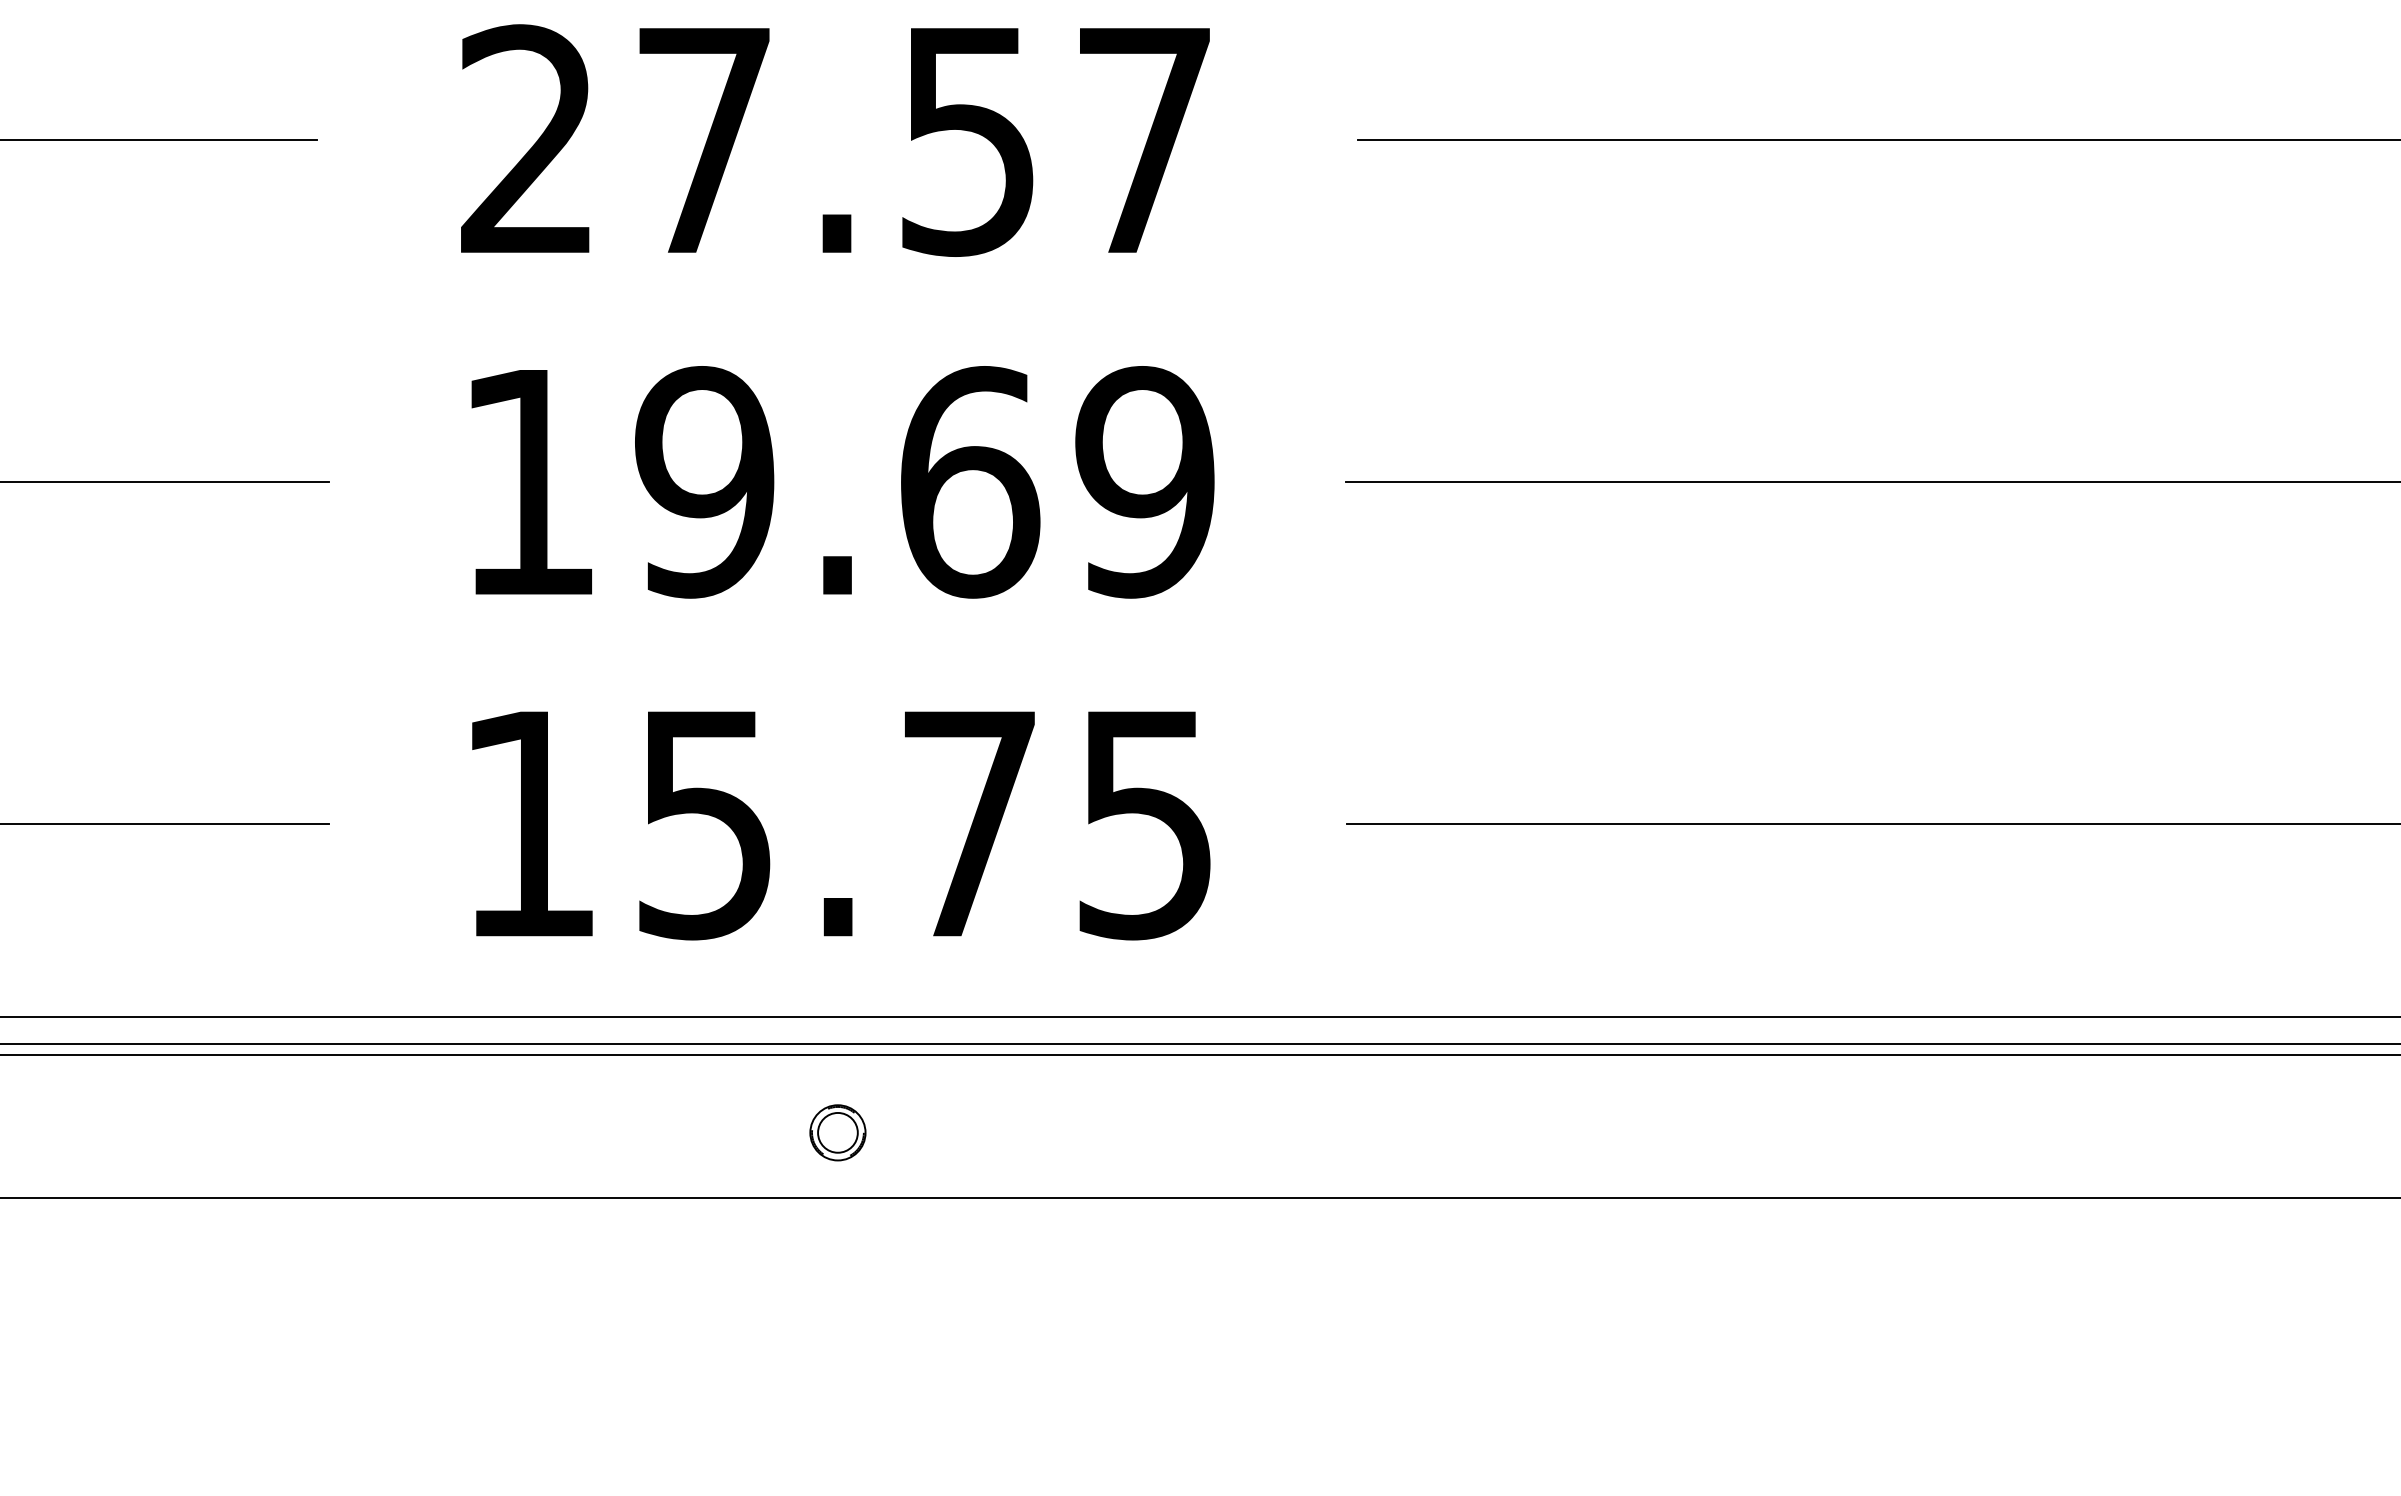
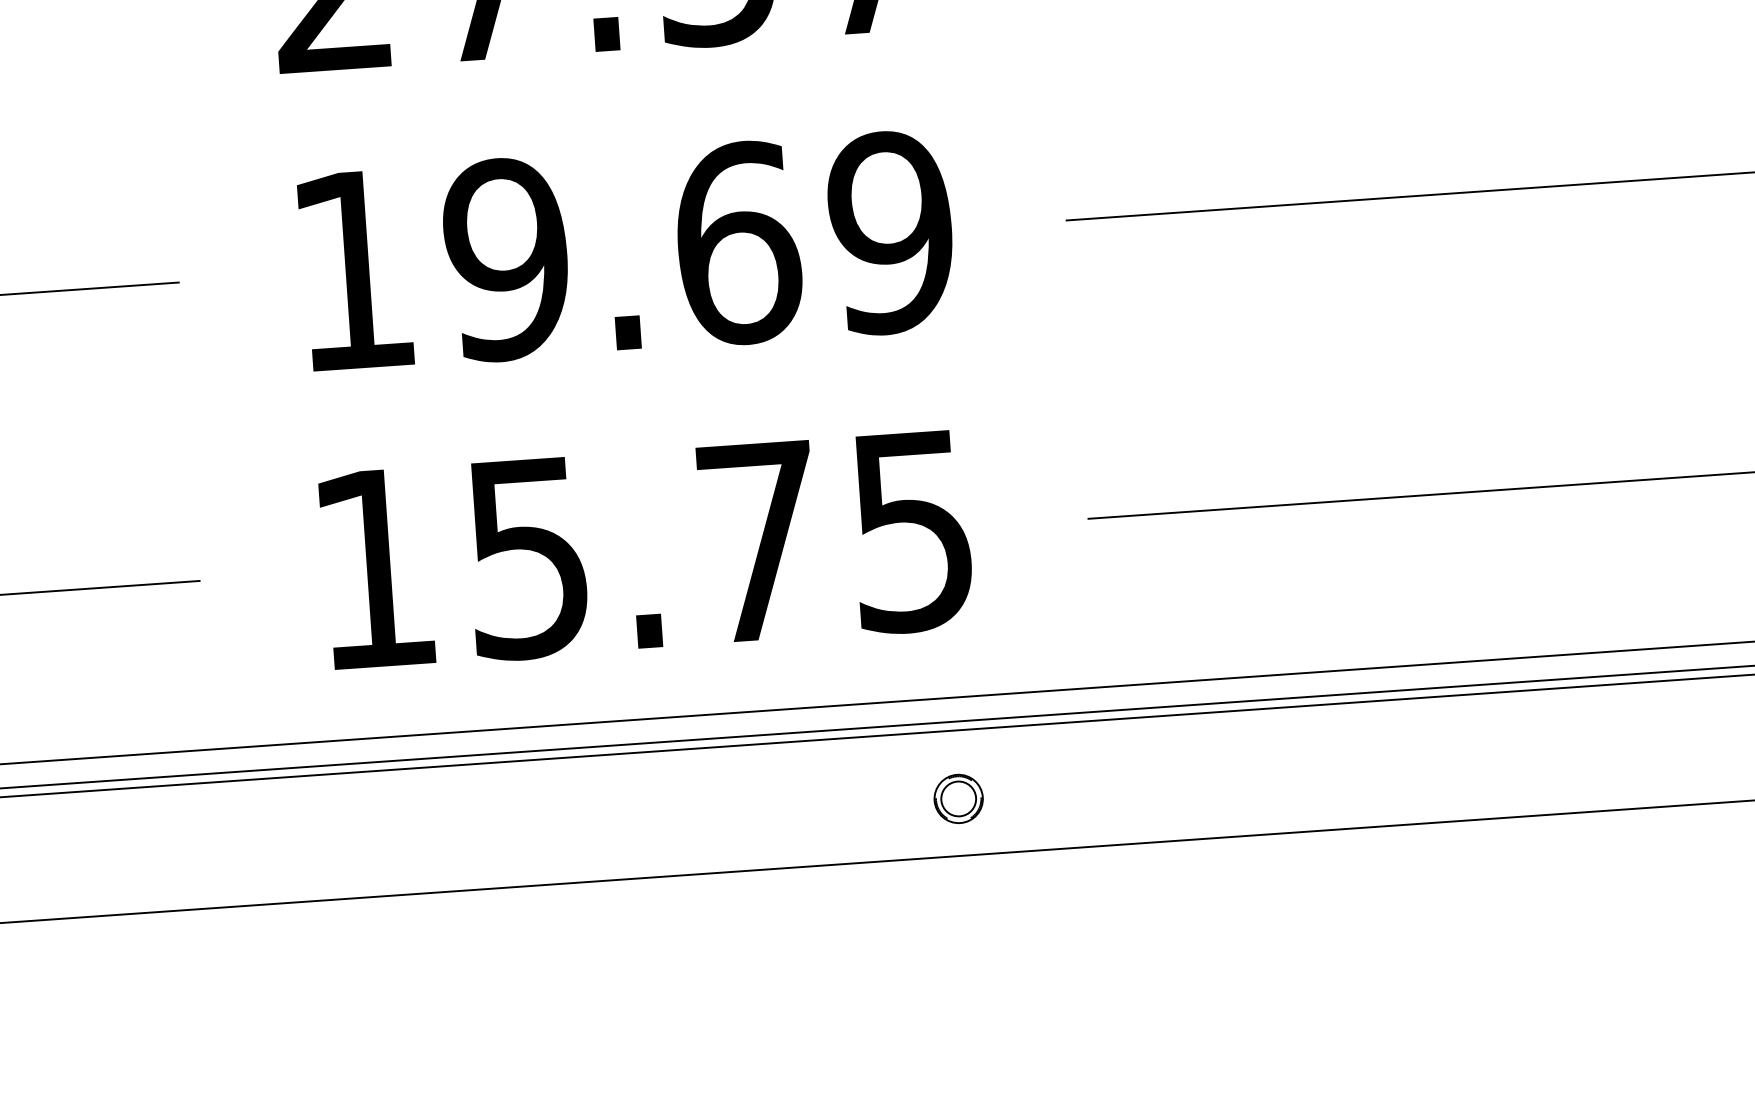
part: (837, 1132) -> (958, 798), moved

